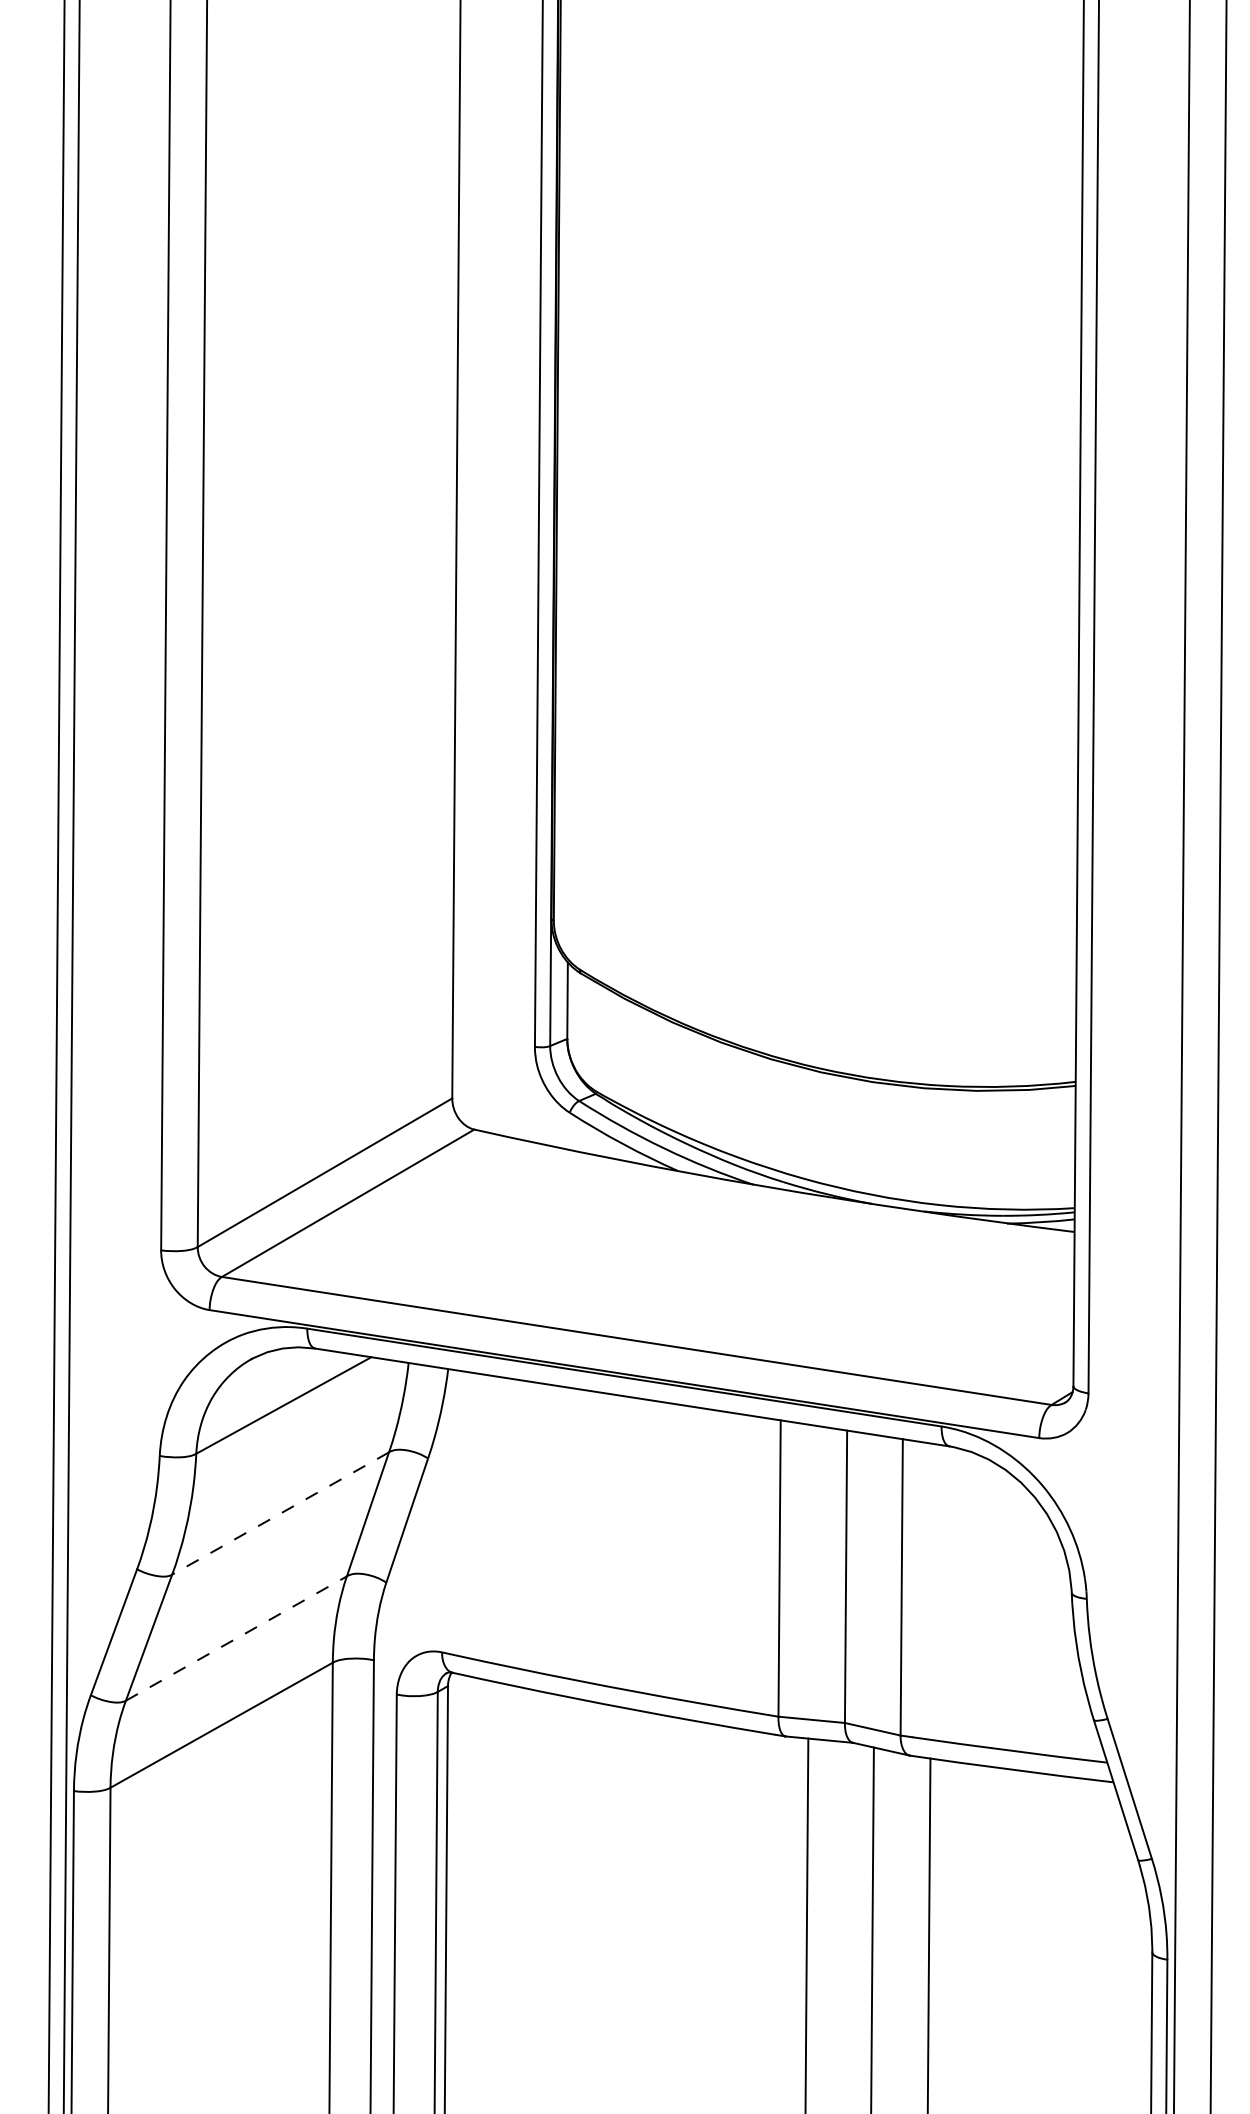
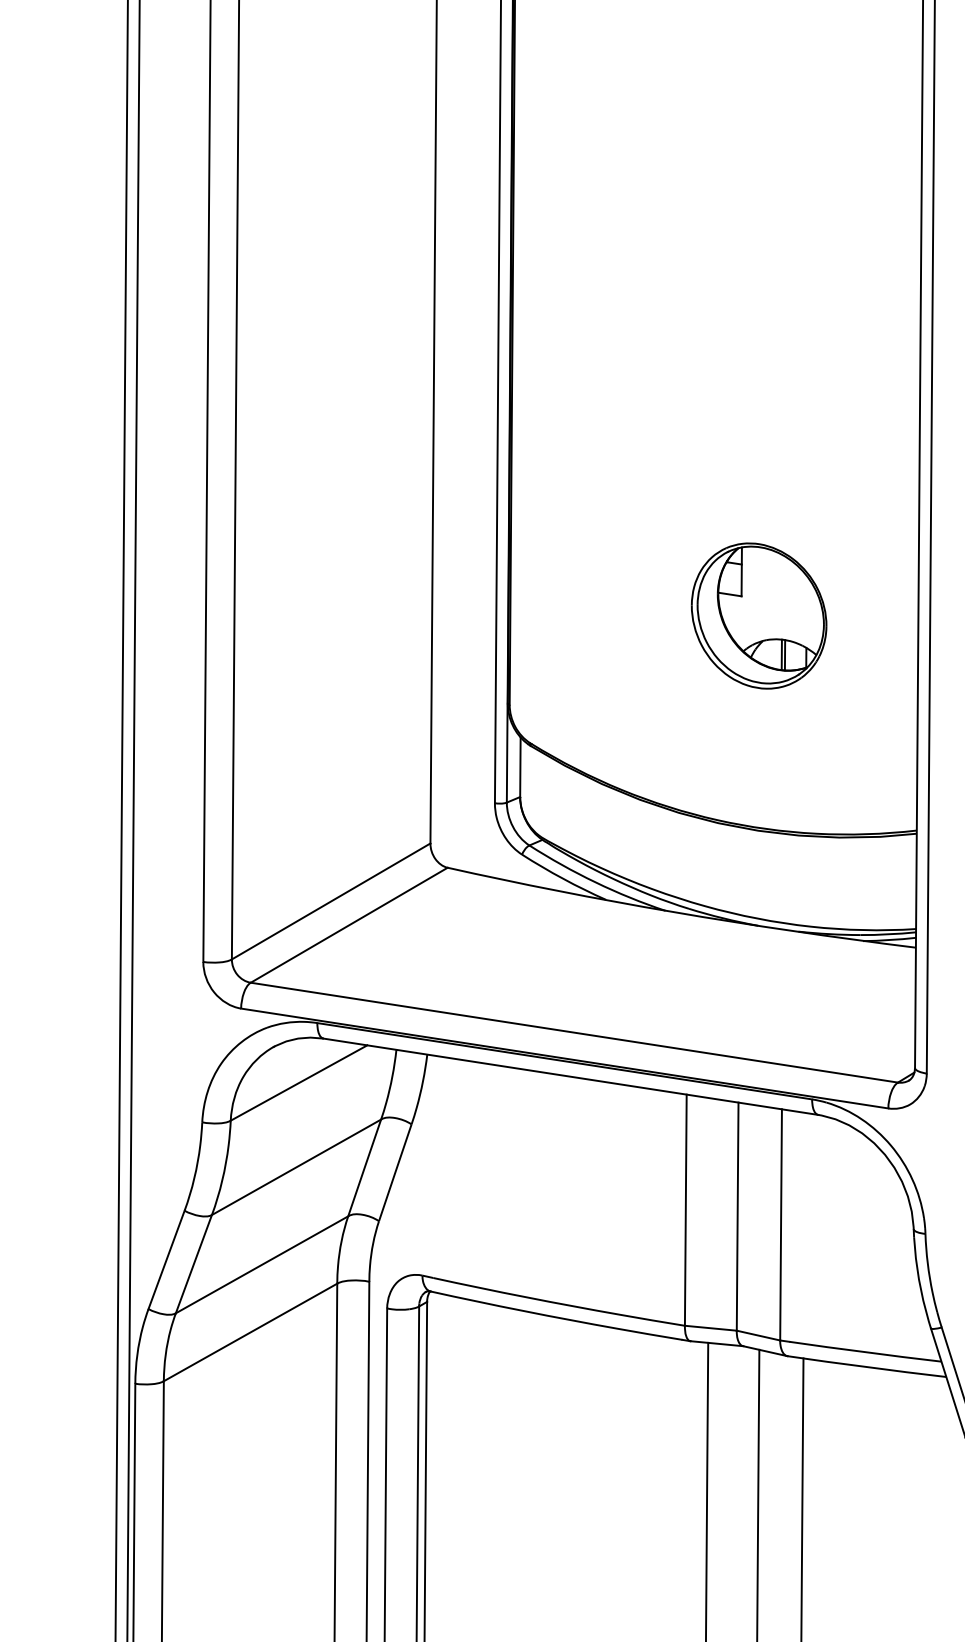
part: (873, 806) -> (759, 615), added
line: (280, 1513) -> (296, 1167), dashed -> solid
line: (236, 1638) -> (262, 1264), dashed -> solid

